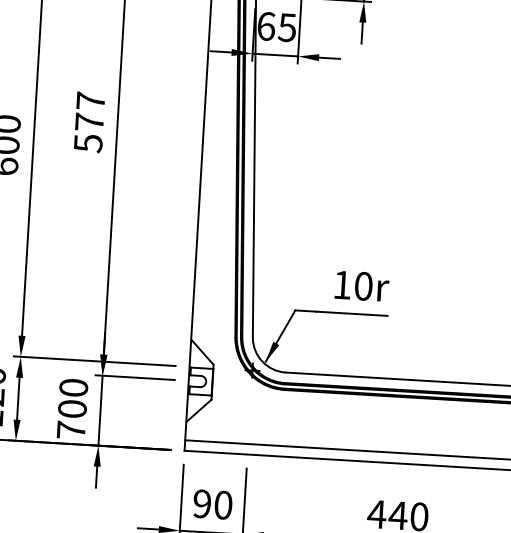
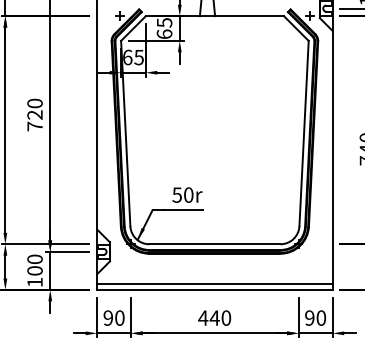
text: (88, 121) -> (34, 114), 577 -> 720
text: (341, 283) -> (176, 194), 10r -> 50r
text: (70, 430) -> (34, 282), 700 -> 100

